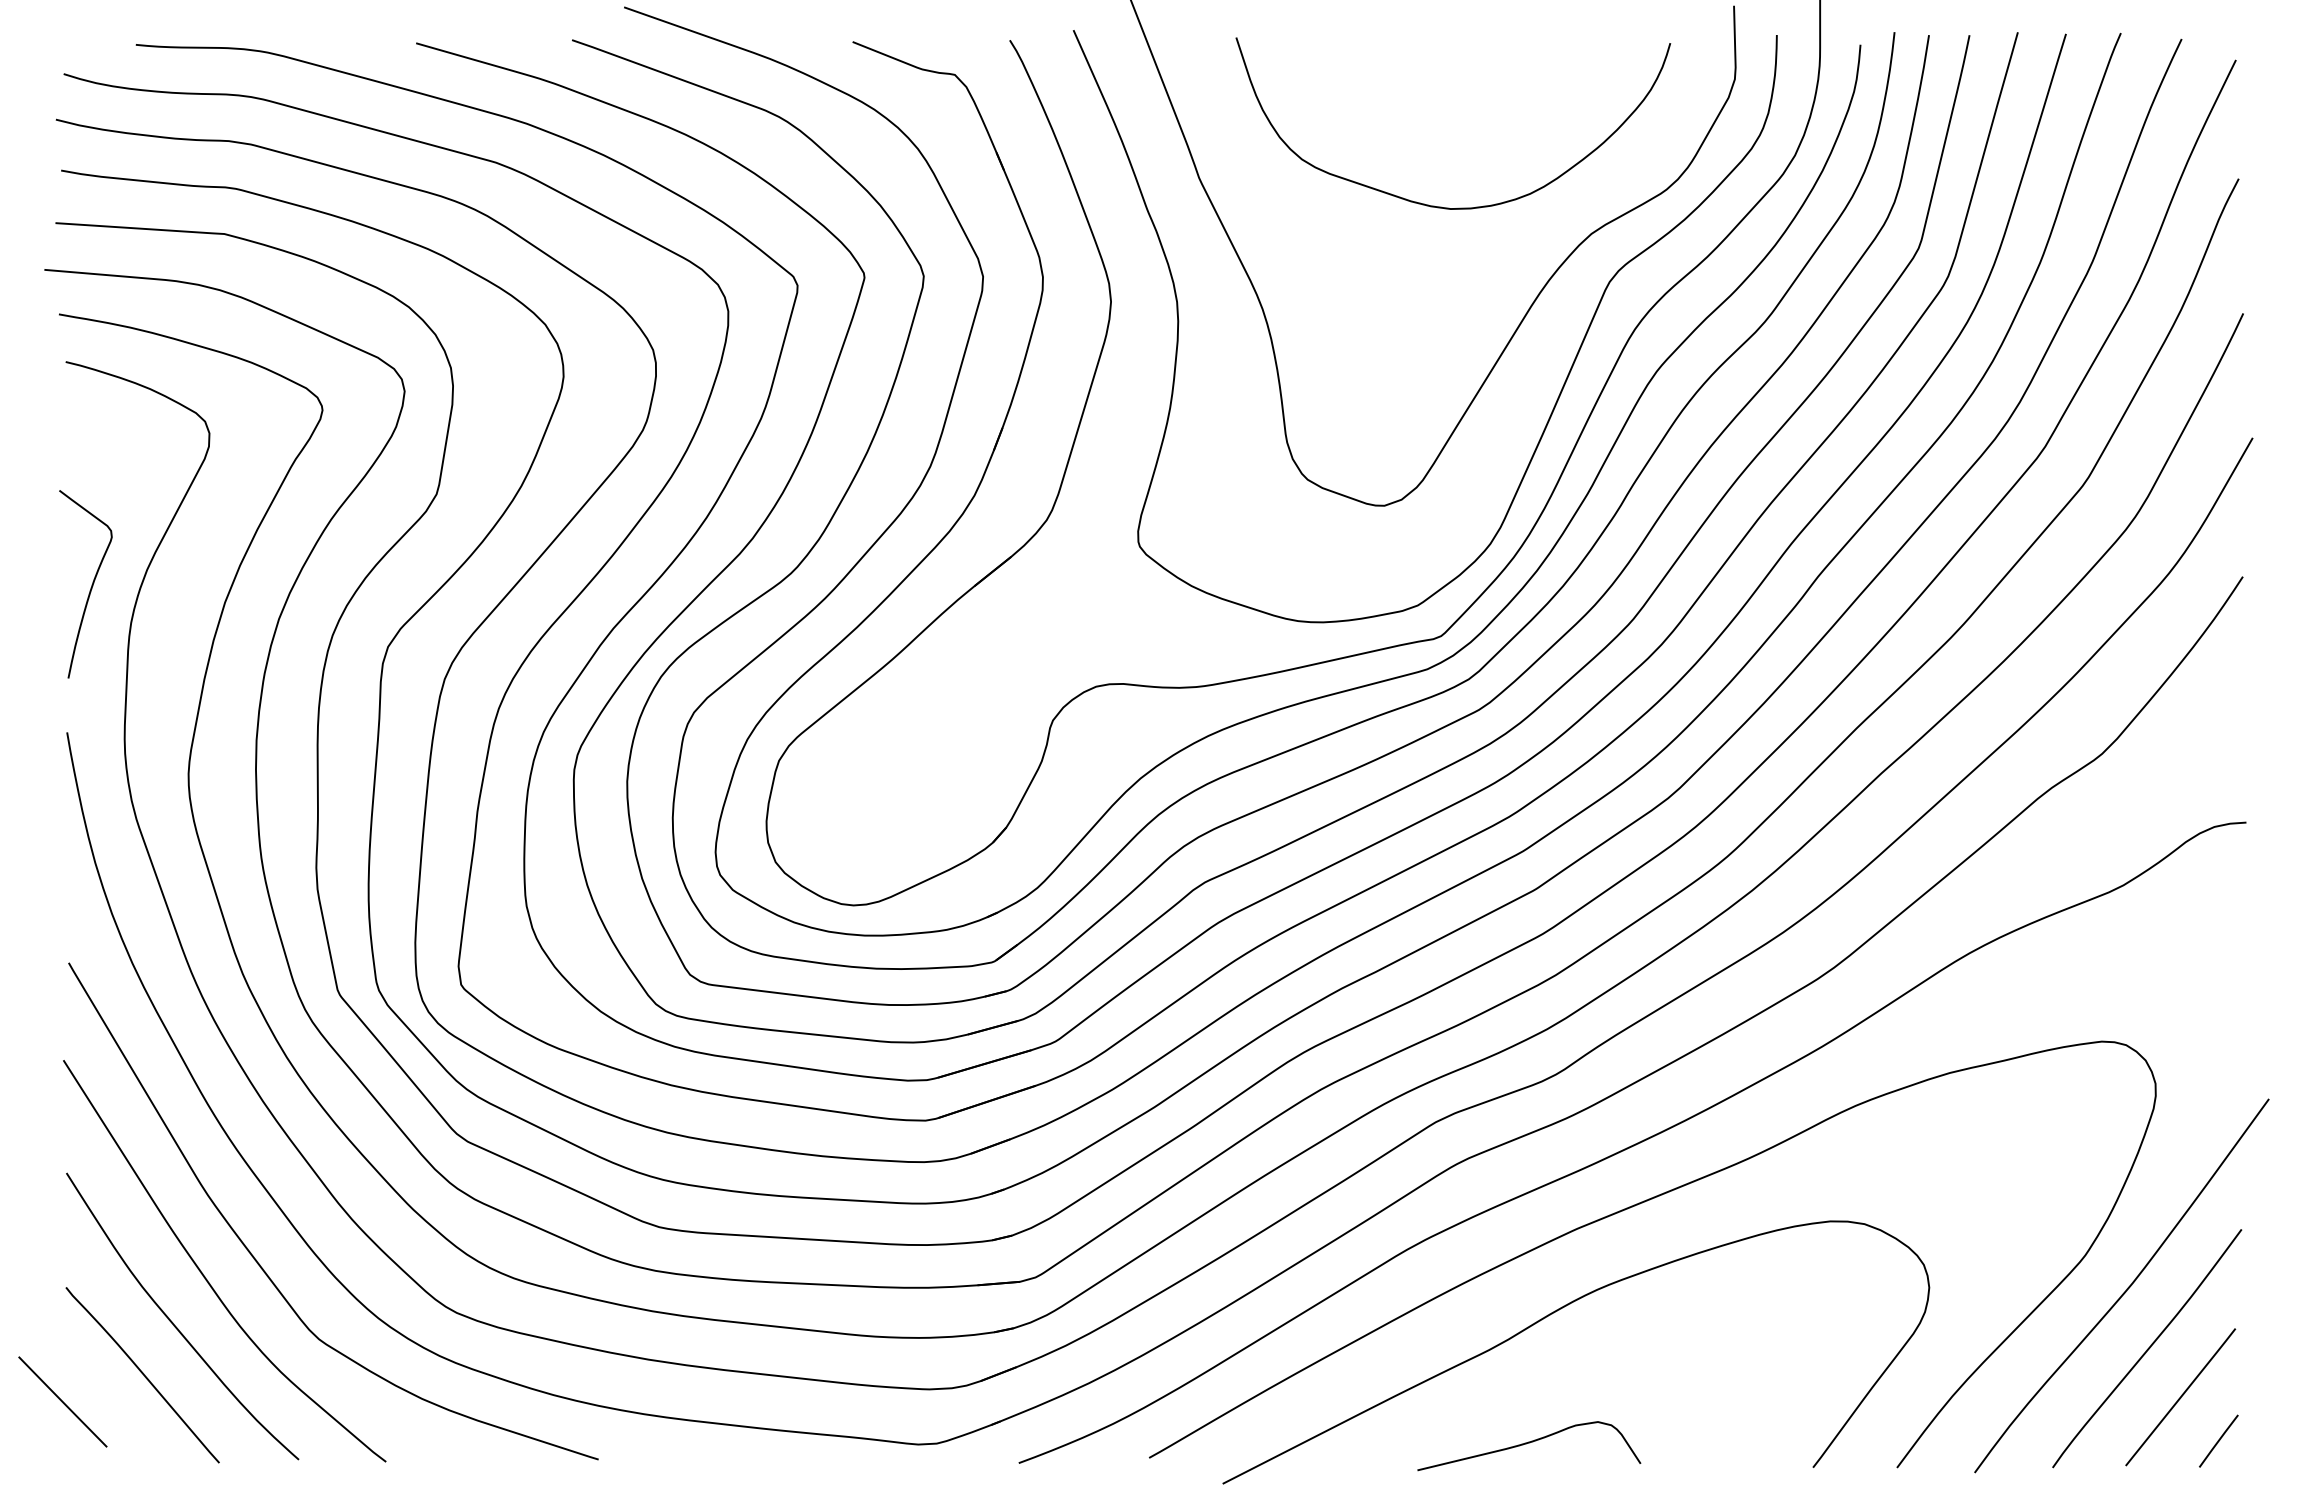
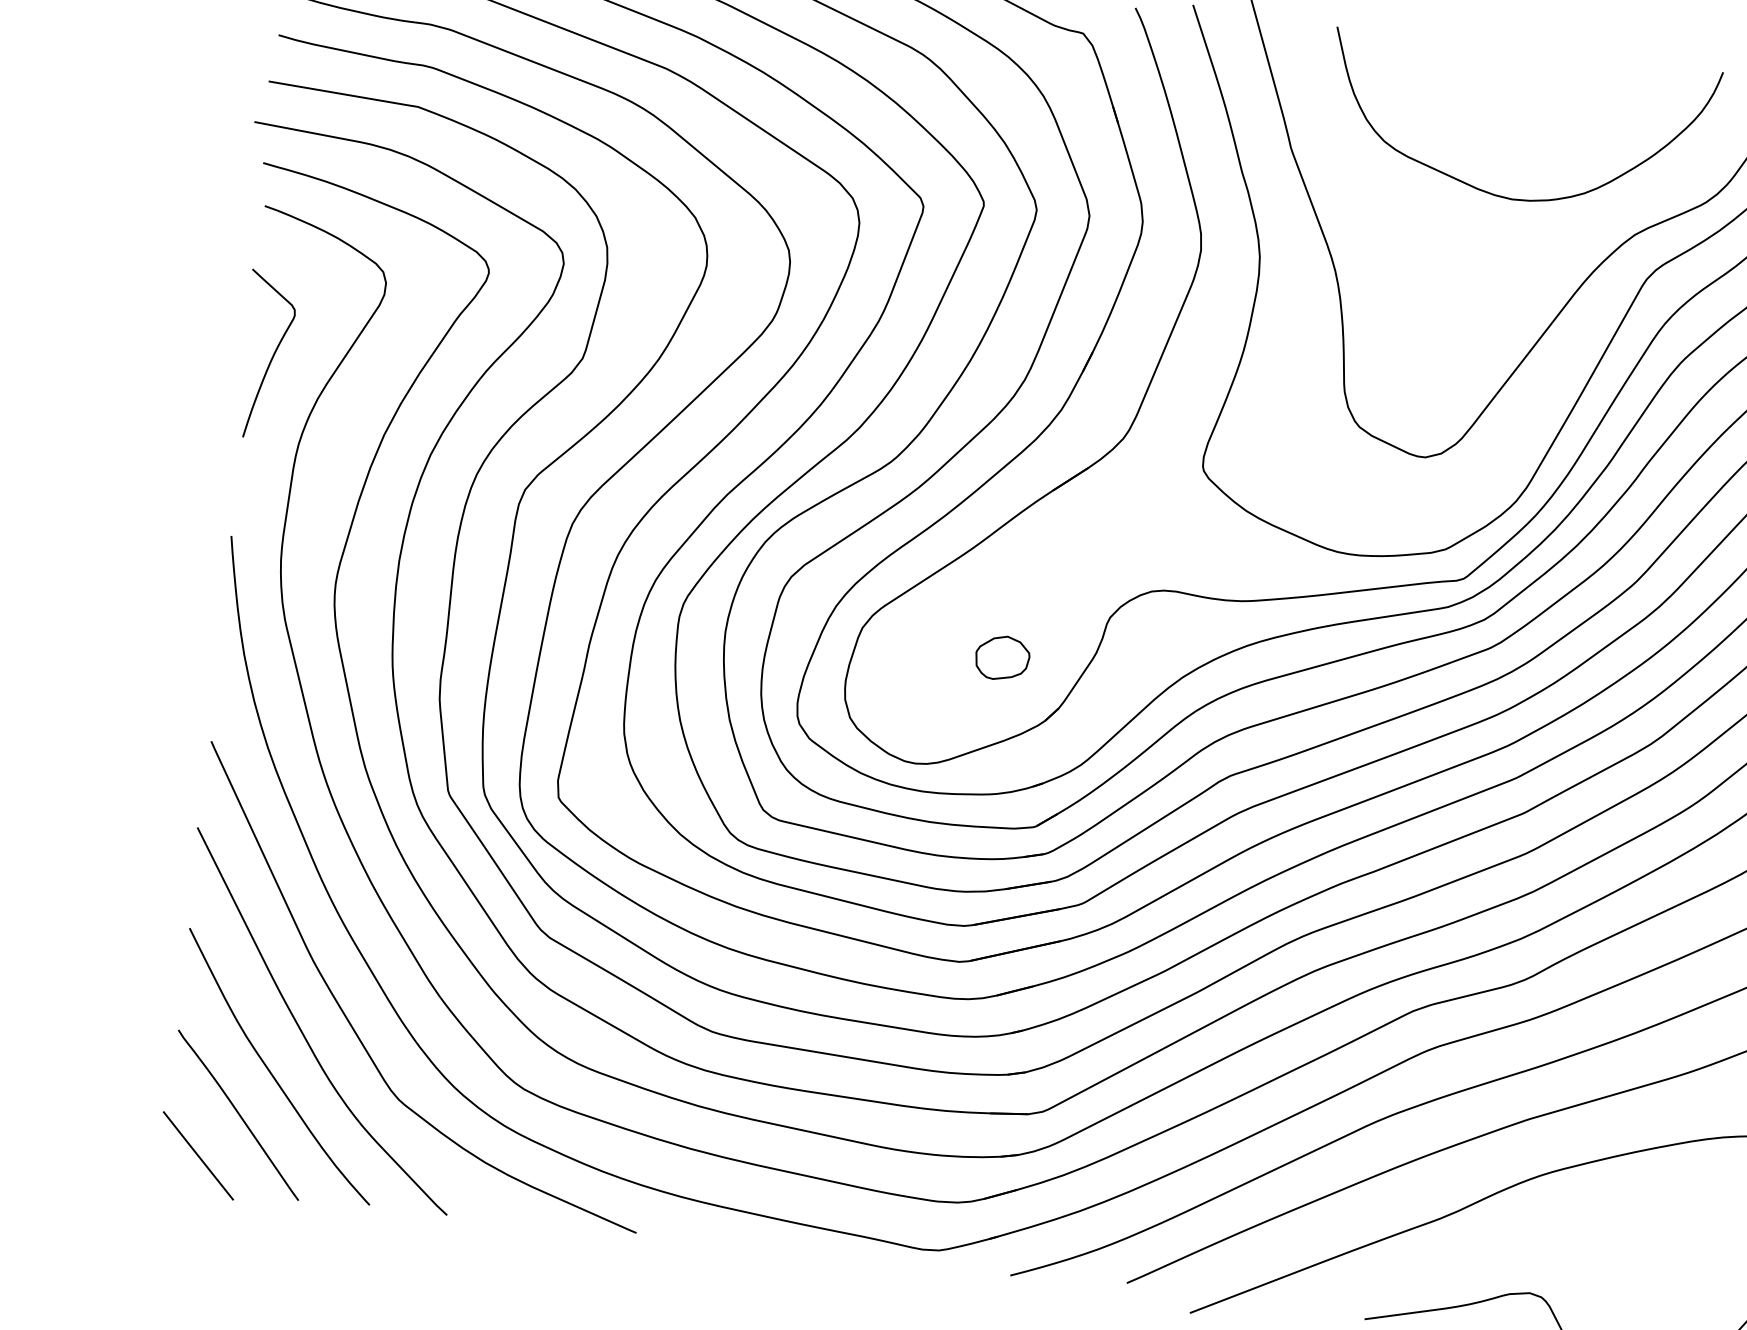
curve: (90, 587) -> (271, 358), moved
part: (937, 777) -> (1002, 657), added
line: (62, 1401) -> (198, 1155), moved

